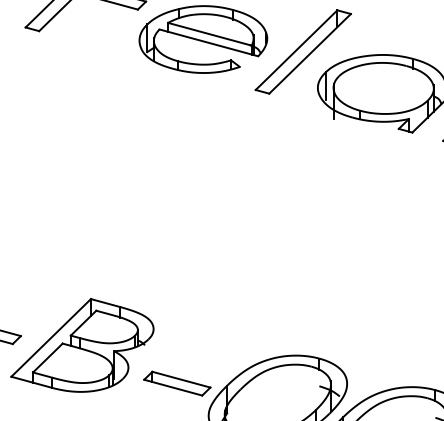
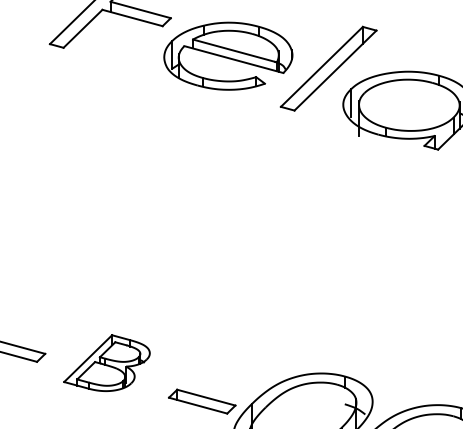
part: (81, 344) -> (106, 362), size x0.6

